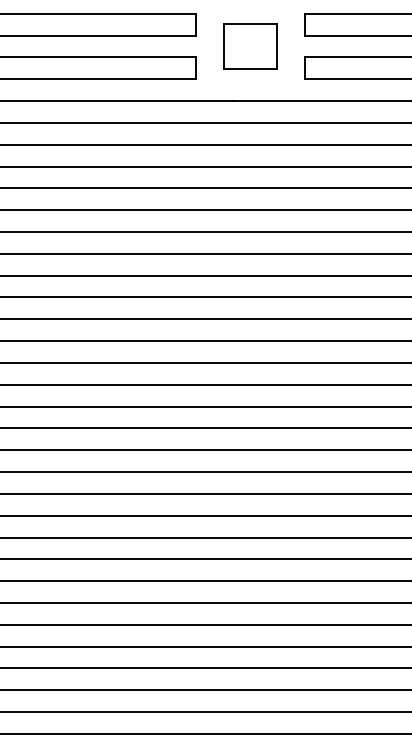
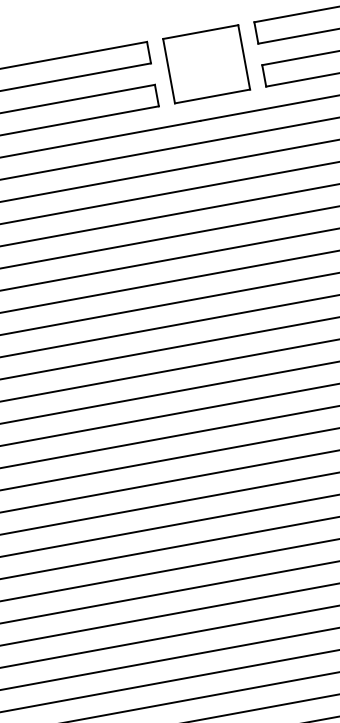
part: (250, 46) -> (206, 64), size x1.43

